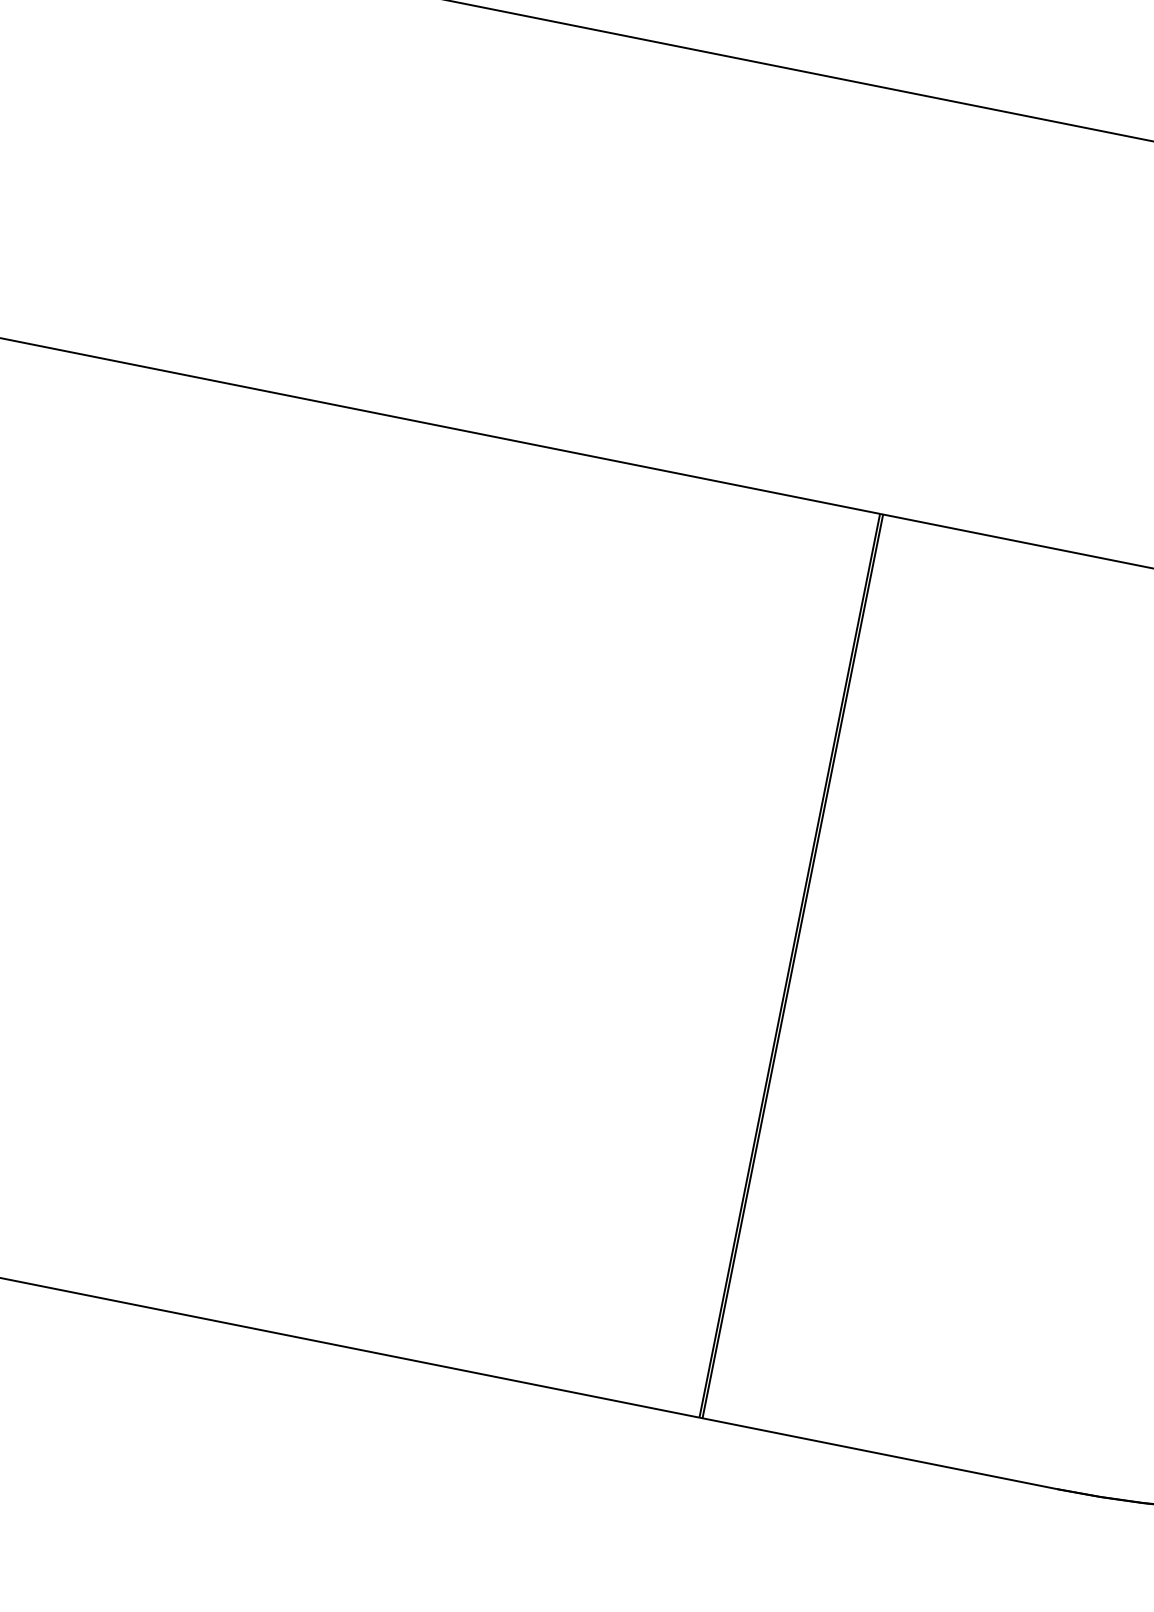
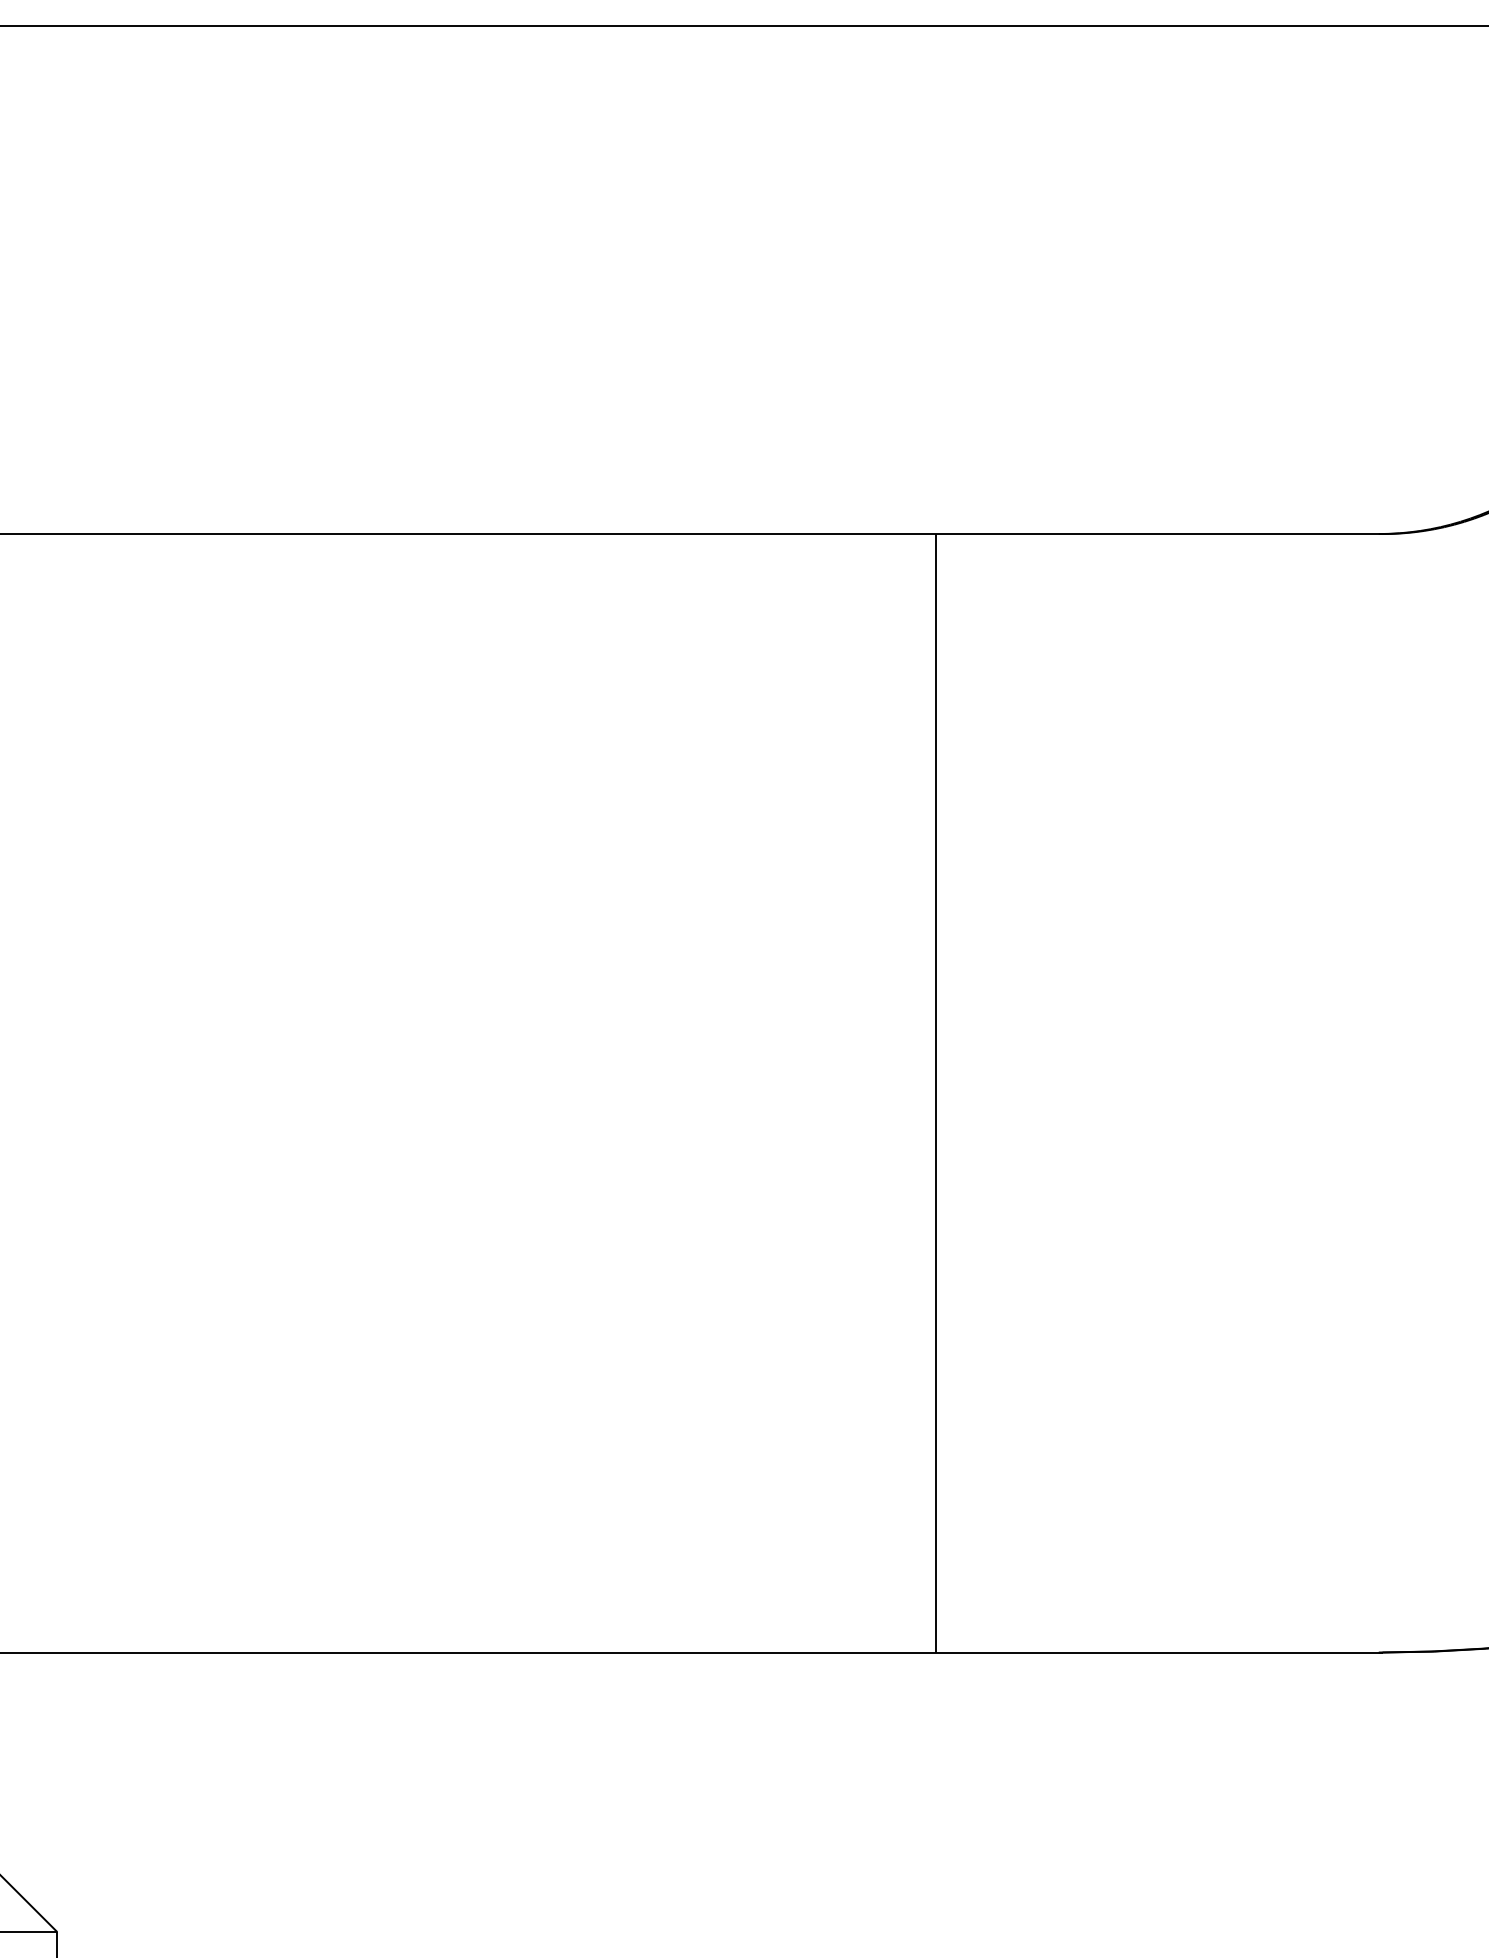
line: (793, 966) -> (940, 1093), removed

